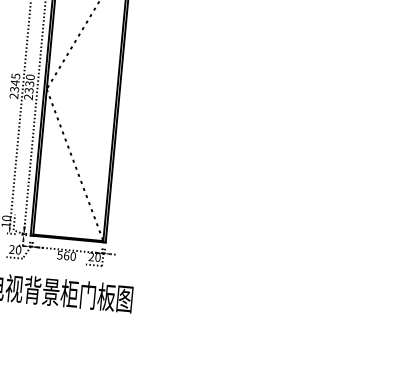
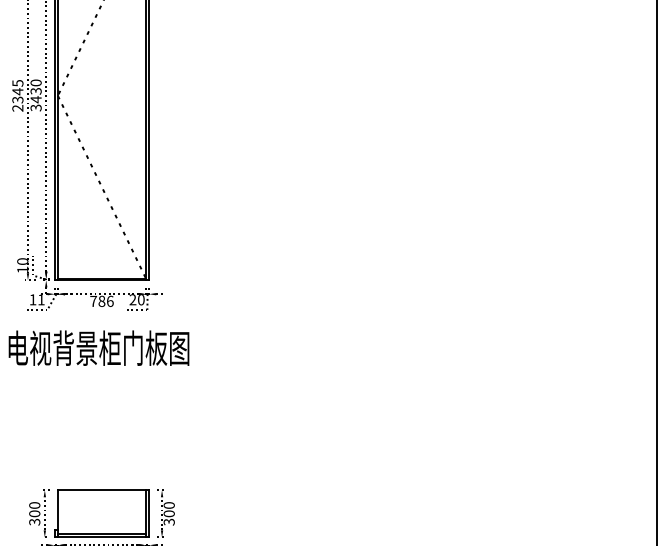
text: (28, 93) -> (35, 103), 2330 -> 3430
text: (14, 249) -> (36, 299), 20 -> 11
text: (66, 255) -> (101, 300), 560 -> 786

